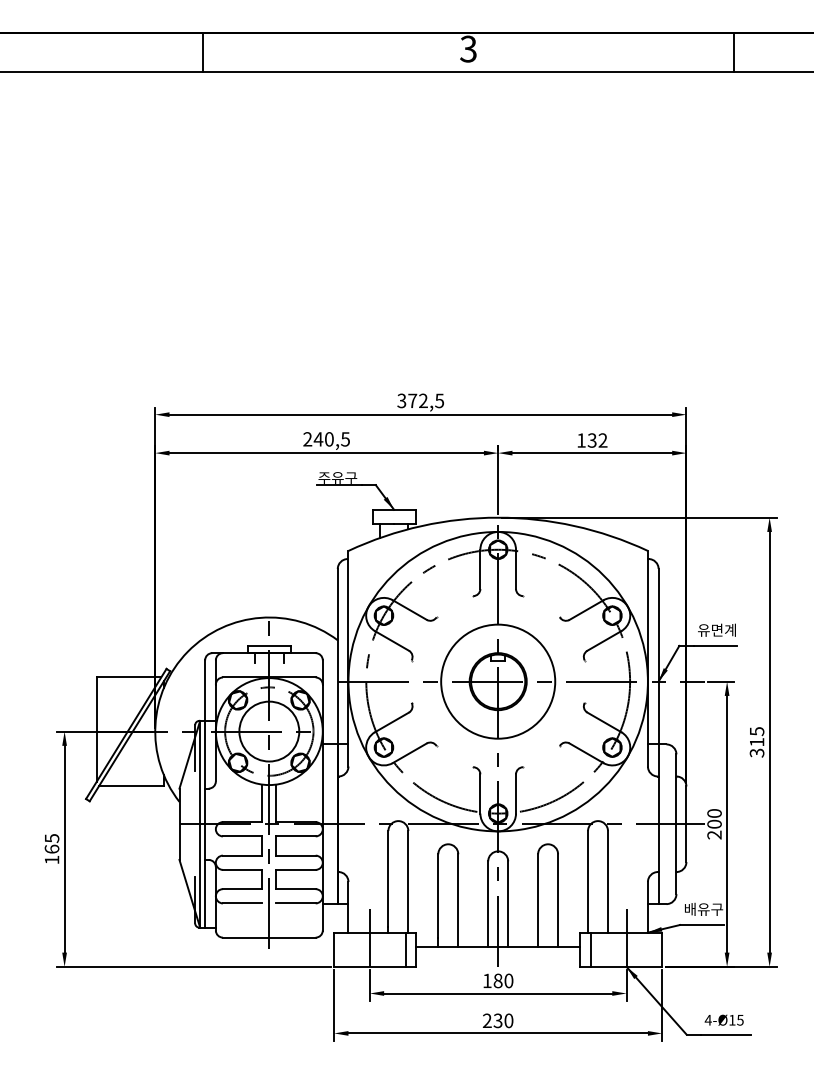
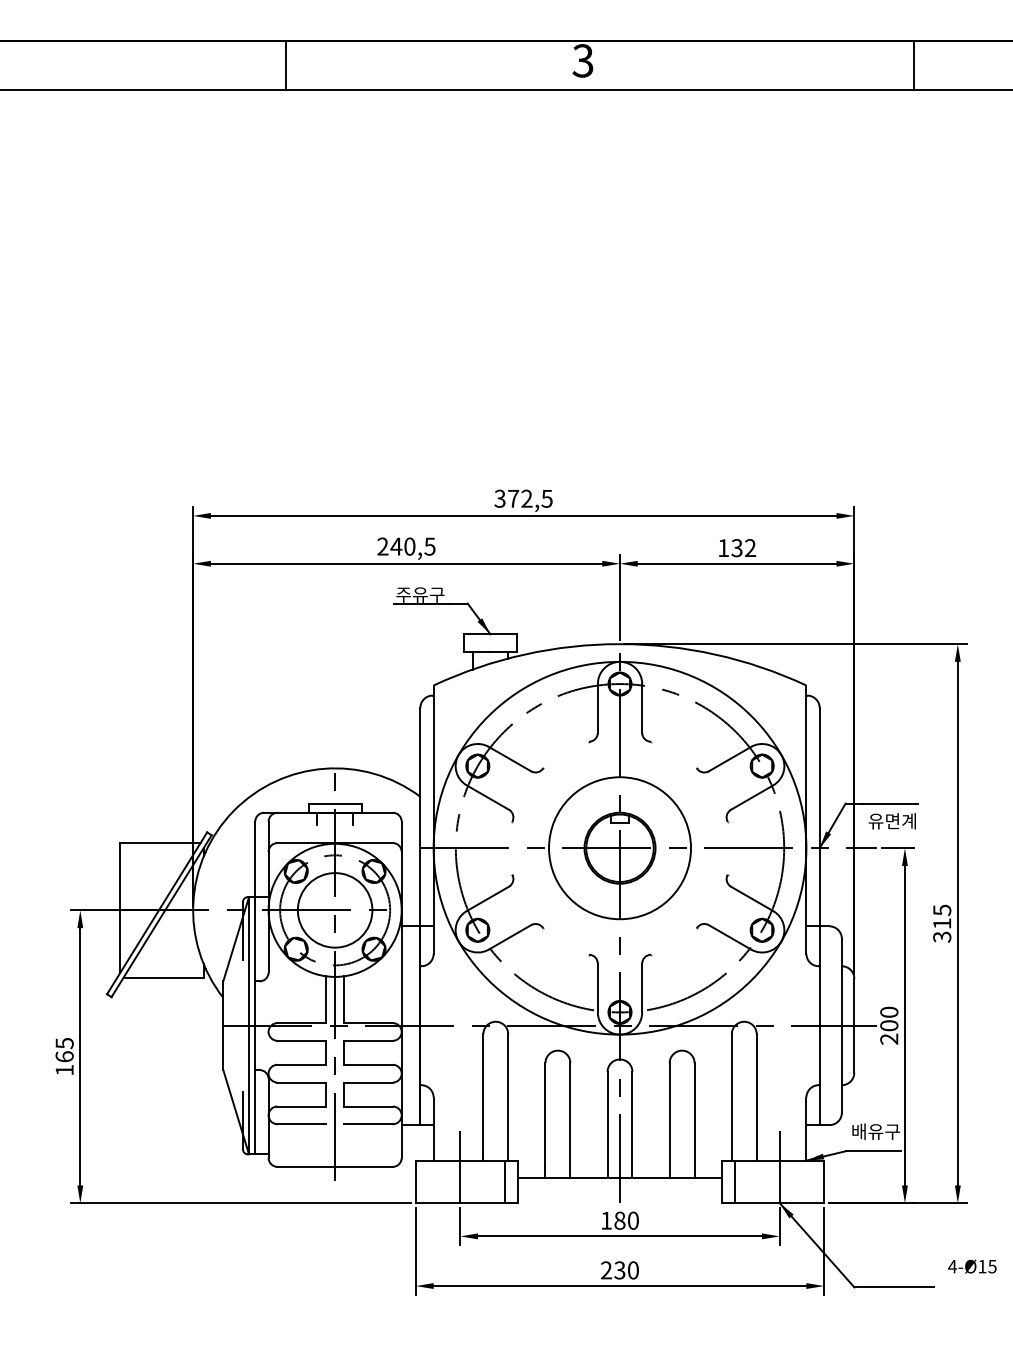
line: (202, 52) -> (285, 64), moved
text: (716, 630) -> (891, 821), moved
text: (724, 1020) -> (972, 1266), moved

